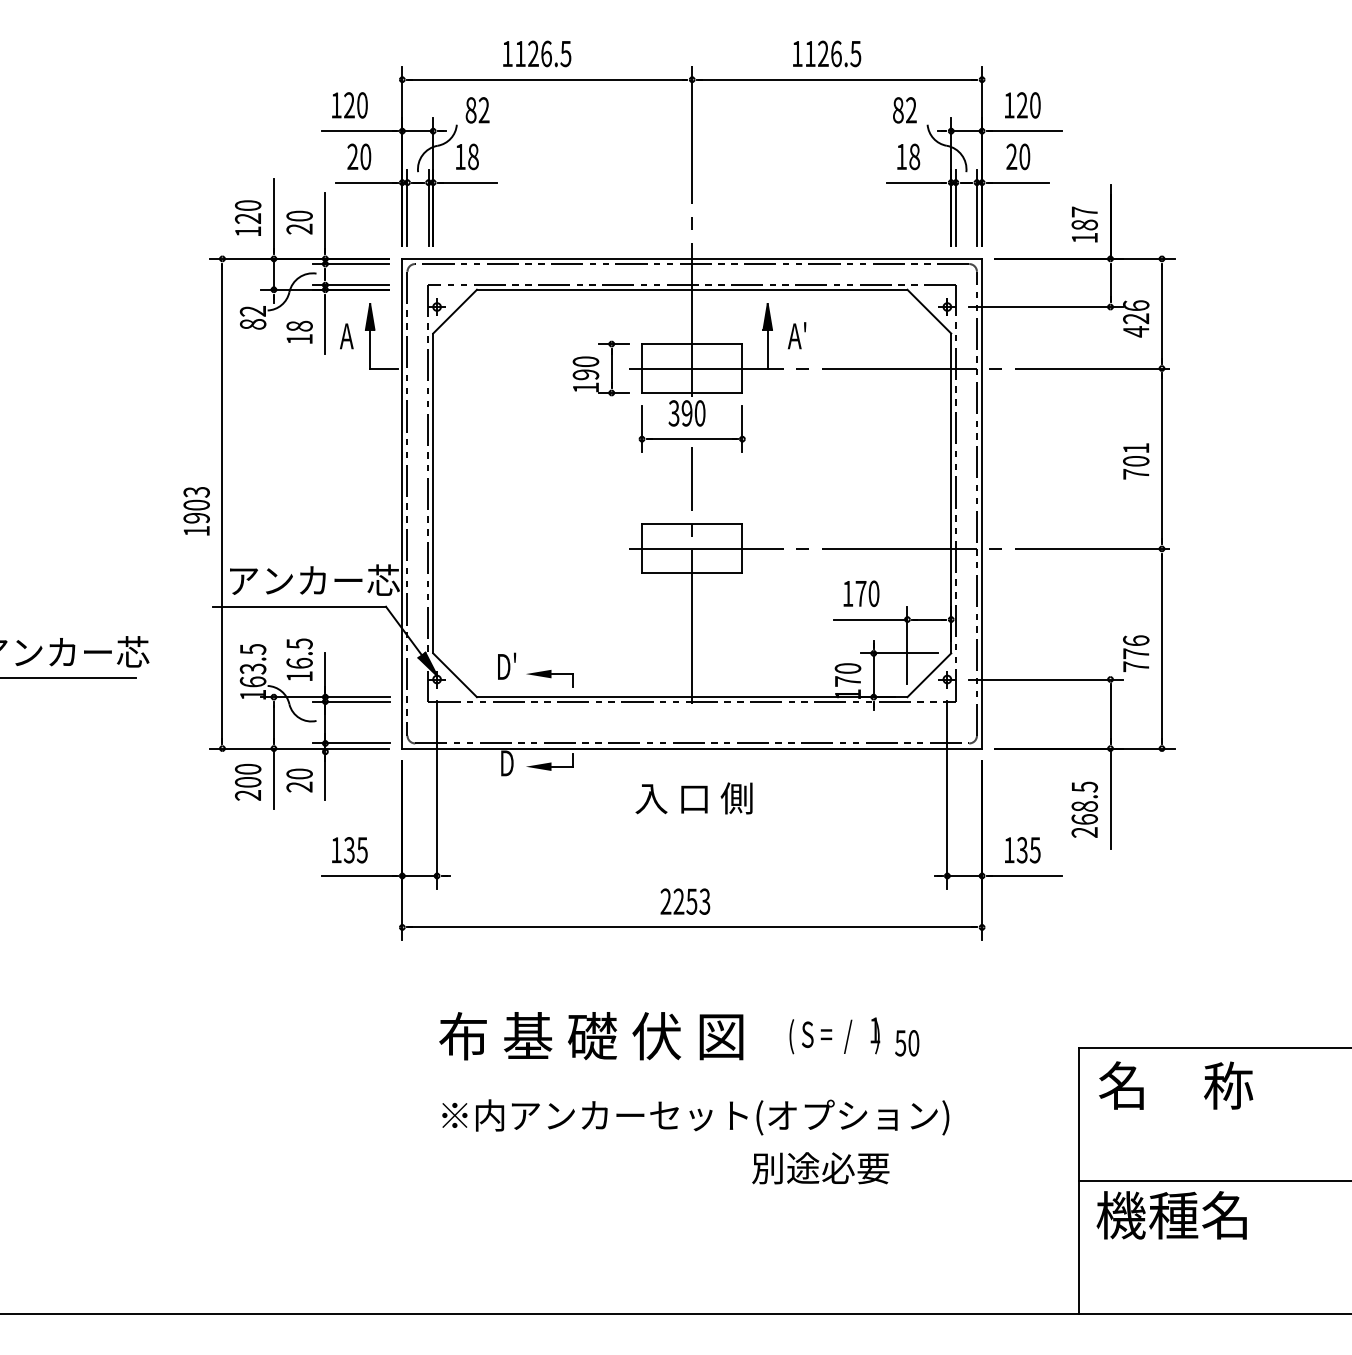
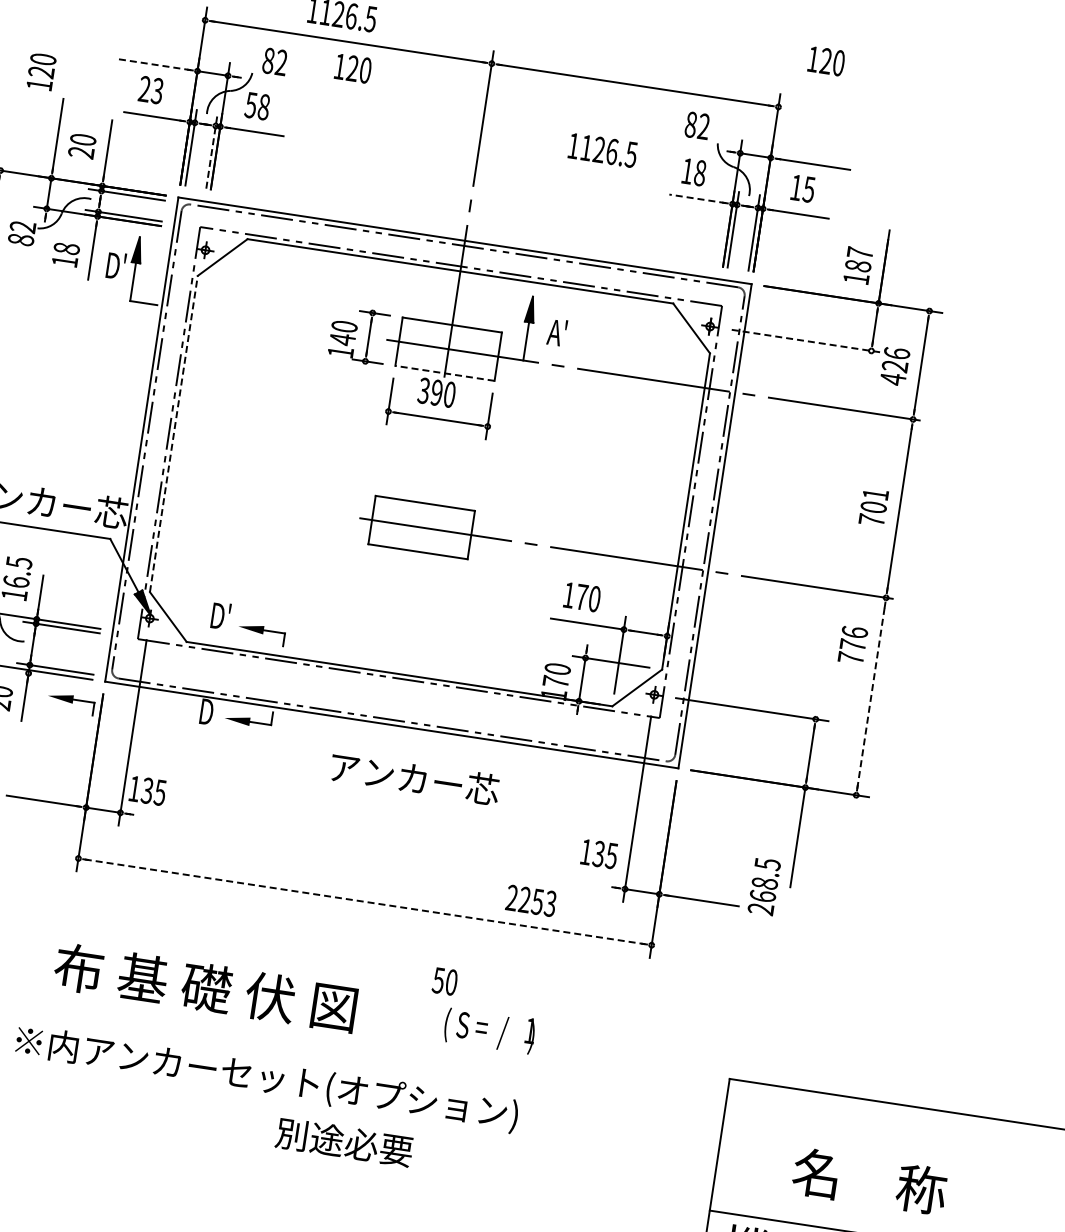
text: (827, 53) -> (603, 150), moved
text: (349, 105) -> (352, 68), moved
text: (1022, 105) -> (826, 61), moved
line: (358, 131) -> (154, 64), solid -> dashed
text: (365, 156) -> (157, 90), 20 -> 23
text: (1018, 156) -> (802, 188), 20 -> 15
text: (459, 157) -> (250, 105), 18 -> 58
line: (916, 182) -> (698, 198), solid -> dashed
line: (428, 207) -> (211, 150), solid -> dashed
text: (248, 217) -> (41, 71), moved
line: (1046, 307) -> (808, 341), solid -> dashed
text: (350, 335) -> (115, 265), A -> D'
text: (585, 374) -> (342, 339), 190 -> 140
line: (691, 392) -> (444, 372), solid -> dashed
line: (433, 493) -> (174, 434), solid -> dashed
line: (692, 575) -> (417, 553), removed
line: (1161, 648) -> (870, 696), solid -> dashed
text: (1136, 653) -> (853, 645), moved
part: (371, 775) -> (70, 703), added
text: (721, 798) -> (413, 778), 入 口 側 -> アンカー芯
text: (1084, 809) -> (764, 886), moved
text: (349, 850) -> (147, 791), moved
text: (1022, 850) -> (599, 854), moved
text: (685, 901) -> (531, 900), moved
line: (692, 927) -> (365, 901), solid -> dashed
text: (591, 1036) -> (205, 988), moved
text: (907, 1043) -> (445, 981), moved
text: (1176, 1085) -> (870, 1181), moved
text: (695, 1117) -> (266, 1079), moved
text: (820, 1168) -> (344, 1142), moved

